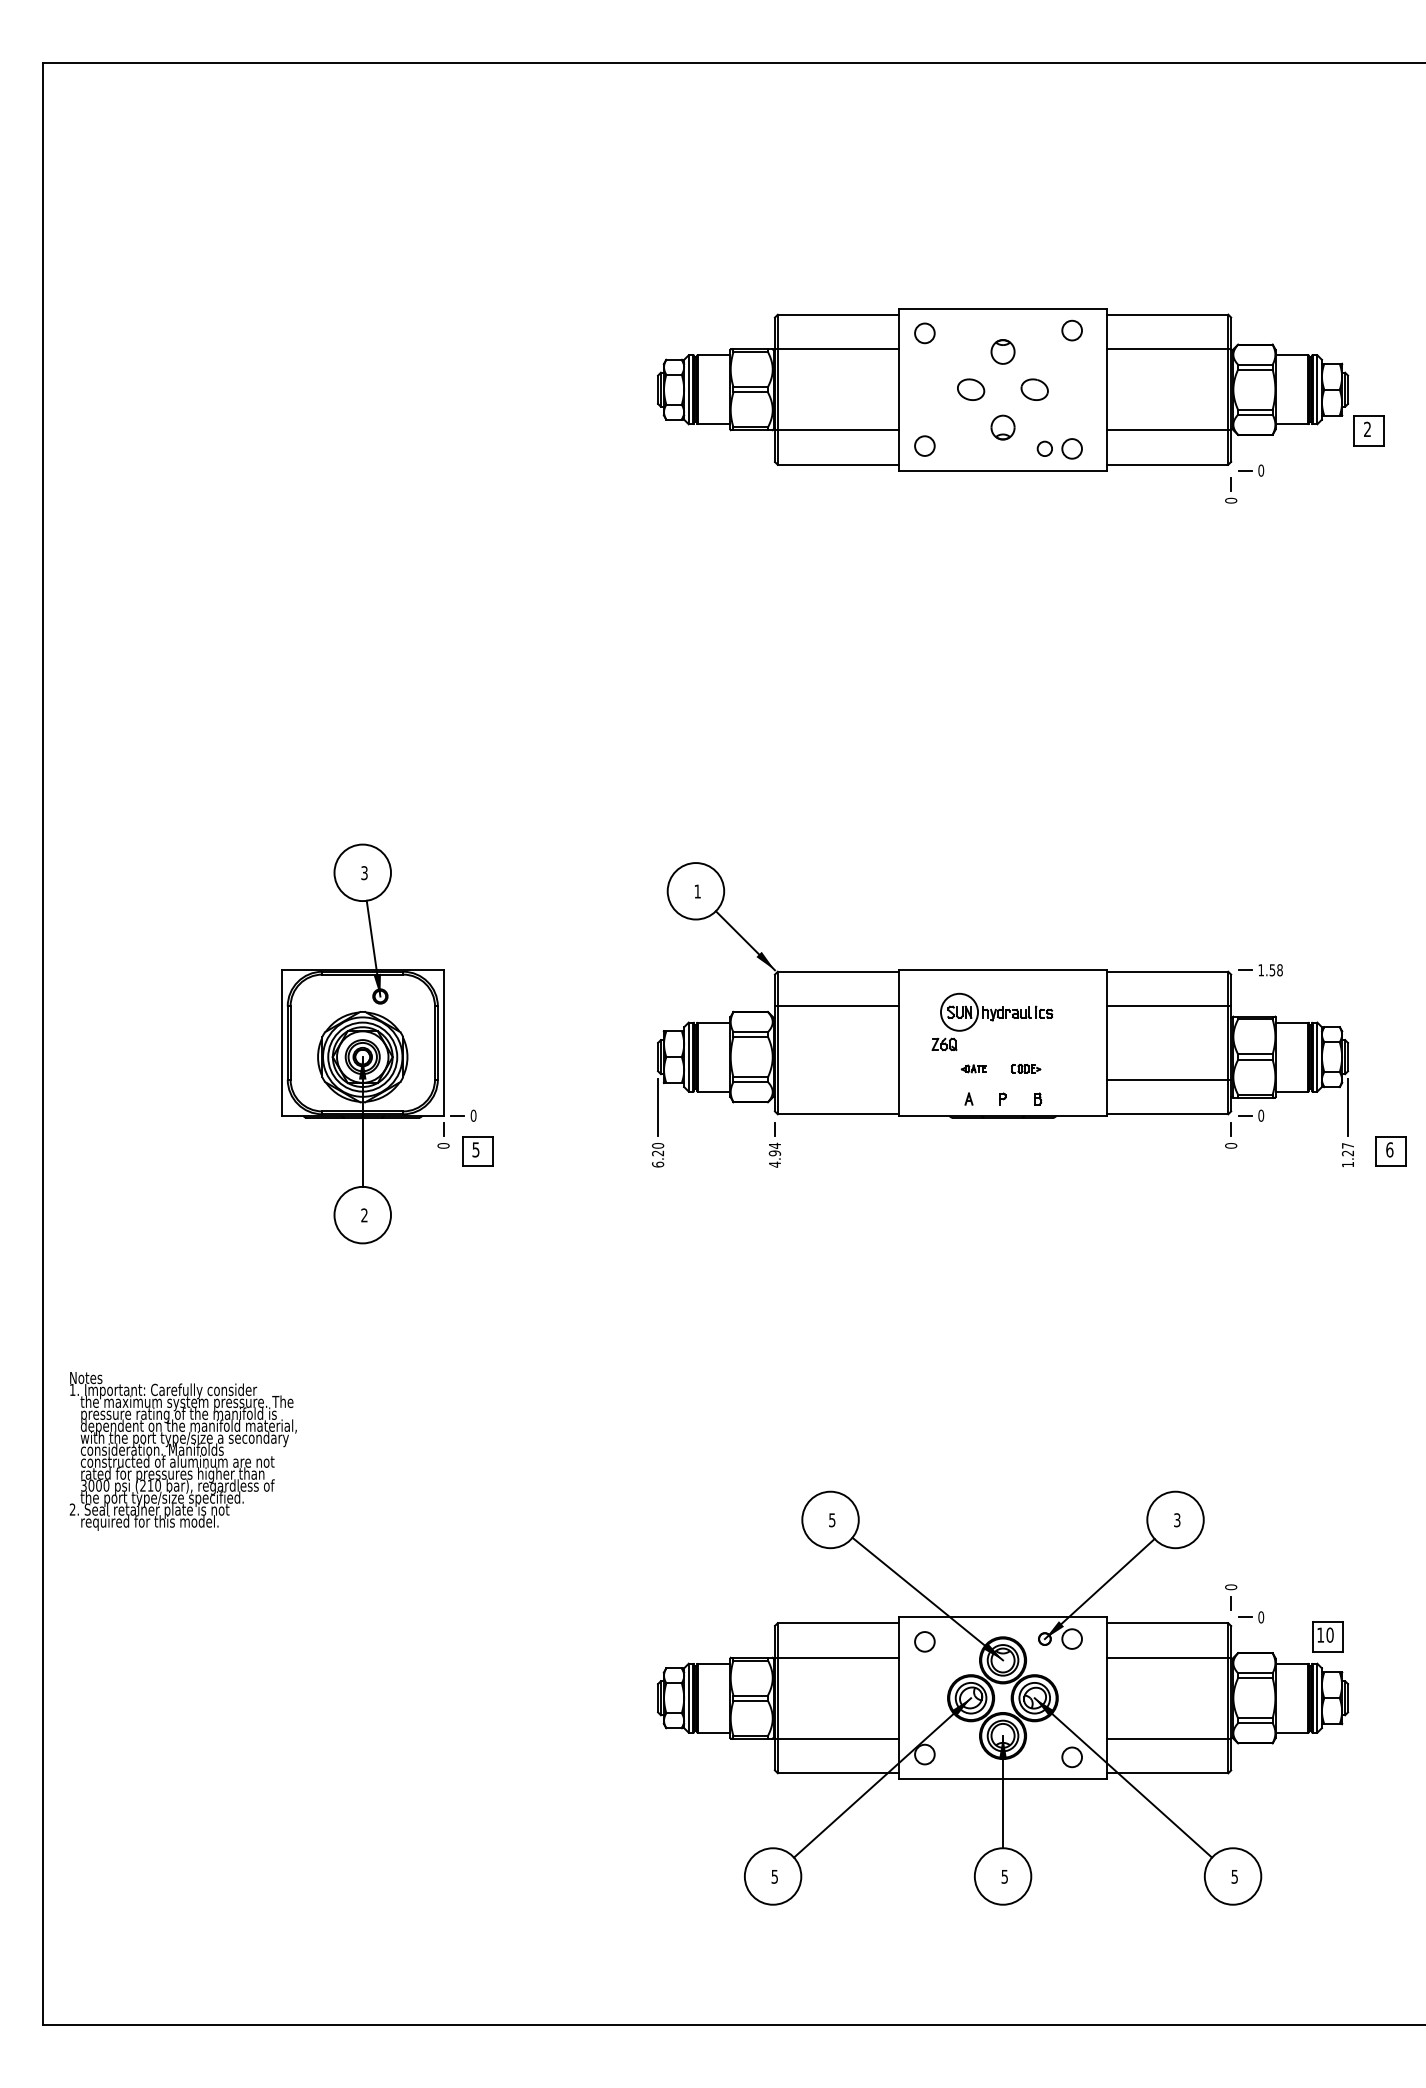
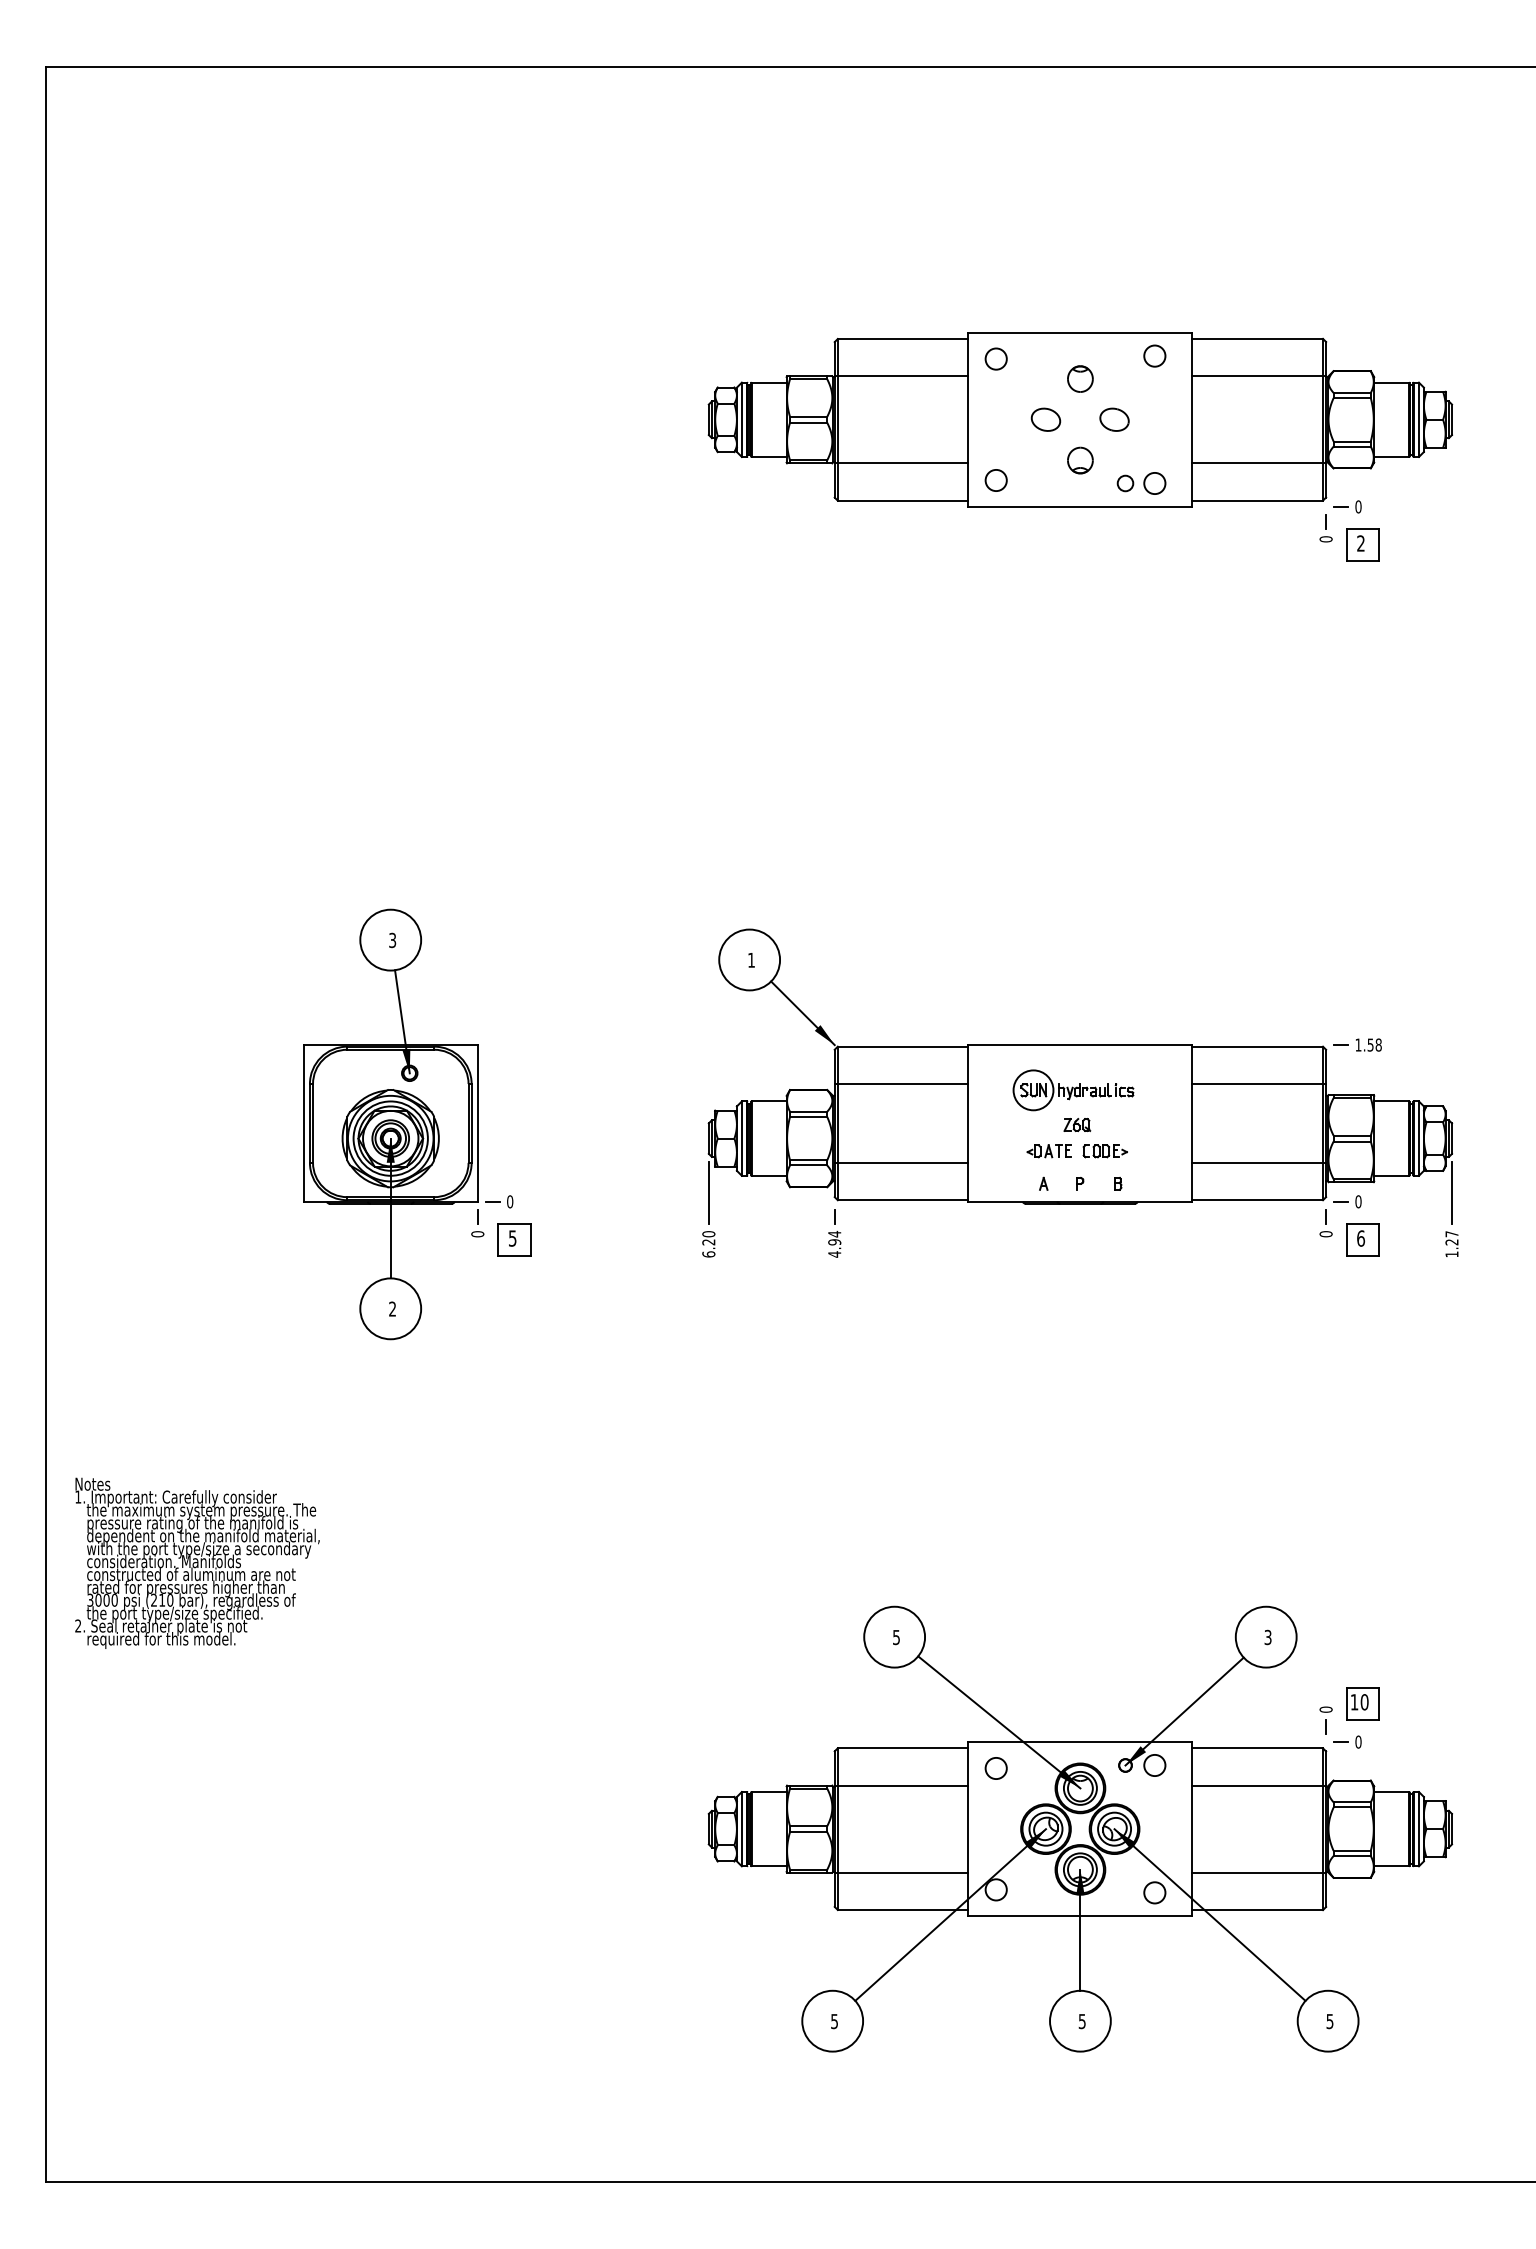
part: (1368, 430) -> (1362, 544), moved
part: (944, 1044) -> (1077, 1124), moved
part: (973, 1069) -> (1048, 1151), size x1.67
part: (1025, 1069) -> (1104, 1151), size x1.43
line: (836, 1079) -> (901, 1162), added
part: (1391, 1150) -> (1362, 1239), moved
part: (1328, 1636) -> (1362, 1703), moved

